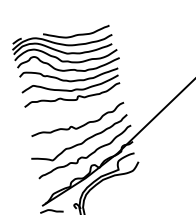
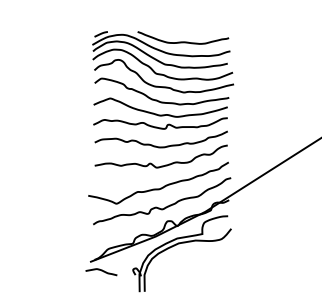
curve: (75, 113) -> (160, 146), added

